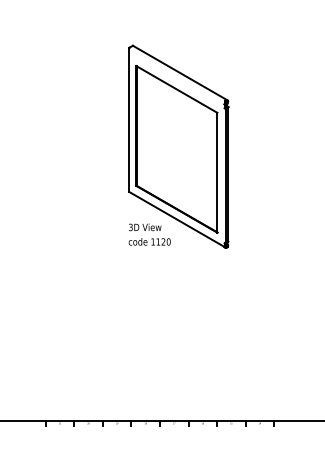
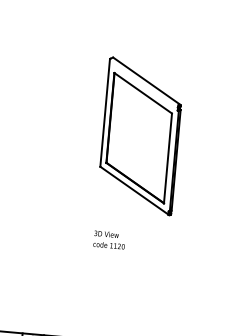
text: (149, 234) -> (109, 239), moved

